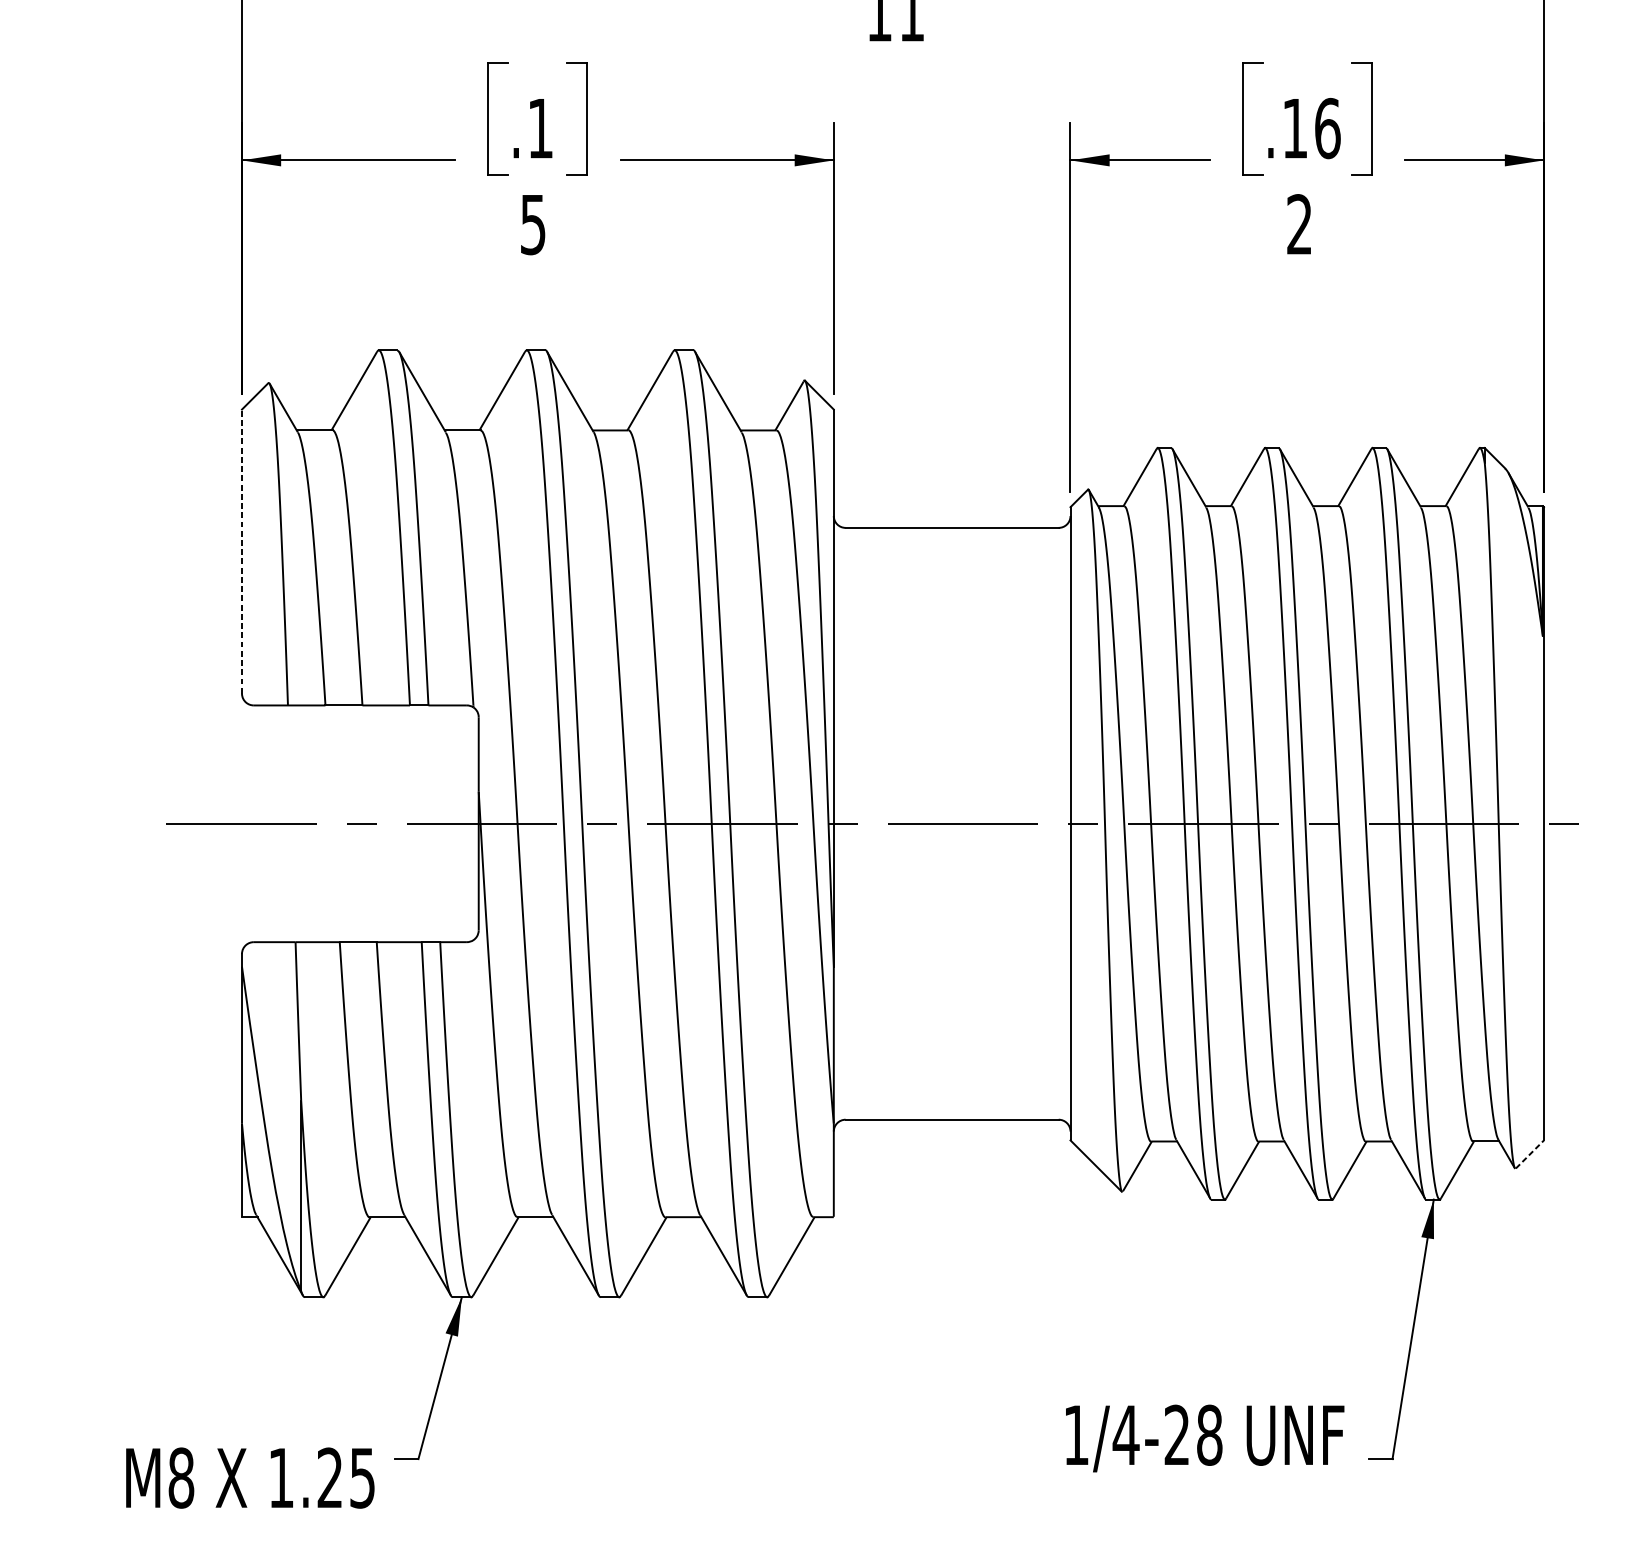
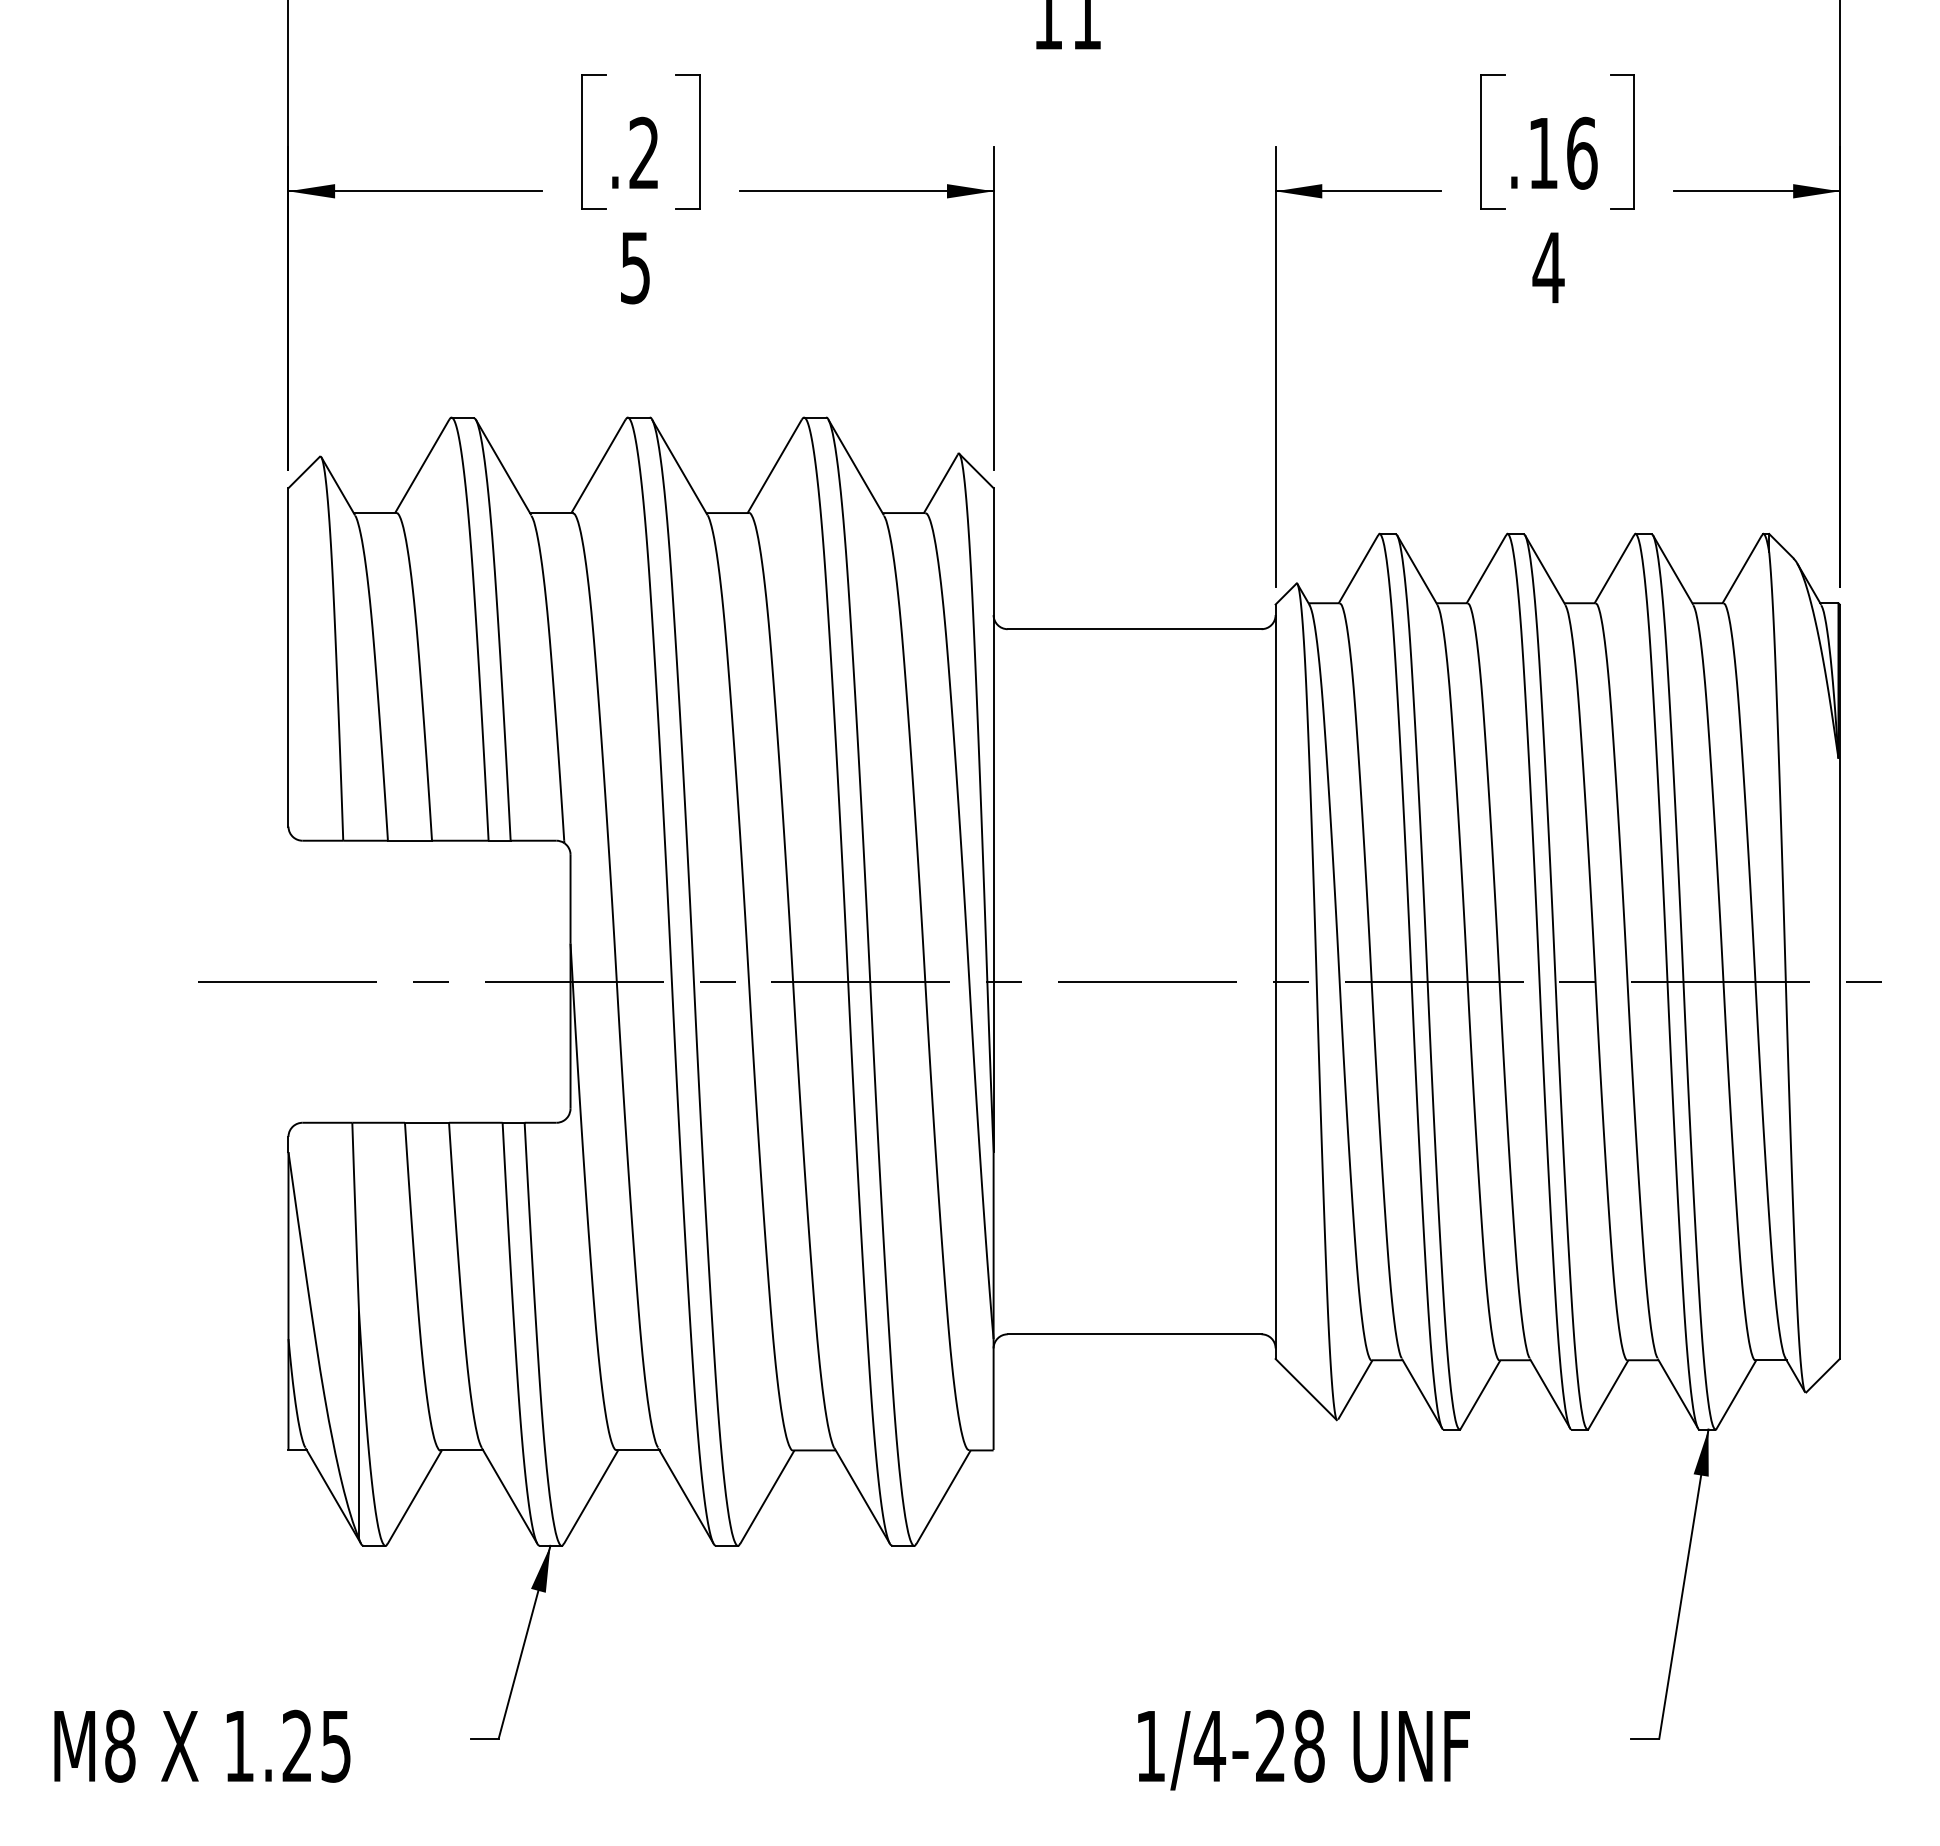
text: (539, 127) -> (643, 152), .1 -> .2
text: (1299, 224) -> (1548, 267), 2 -> 4
line: (242, 550) -> (288, 656), dashed -> solid
line: (1530, 1154) -> (1823, 1375), dashed -> solid
text: (1204, 1437) -> (1303, 1749), moved
text: (250, 1477) -> (202, 1745), moved

